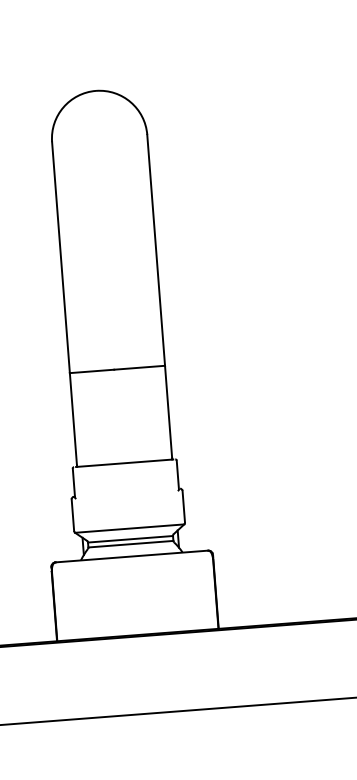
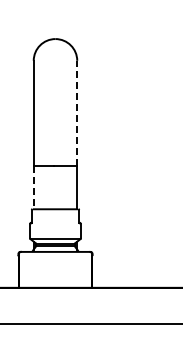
line: (156, 250) -> (77, 113), solid -> dashed
line: (73, 421) -> (33, 188), solid -> dashed

